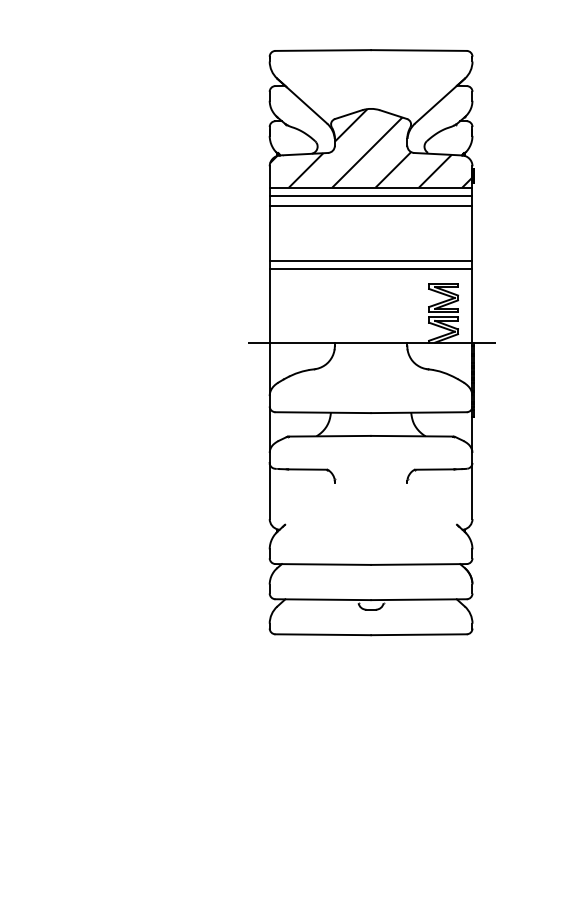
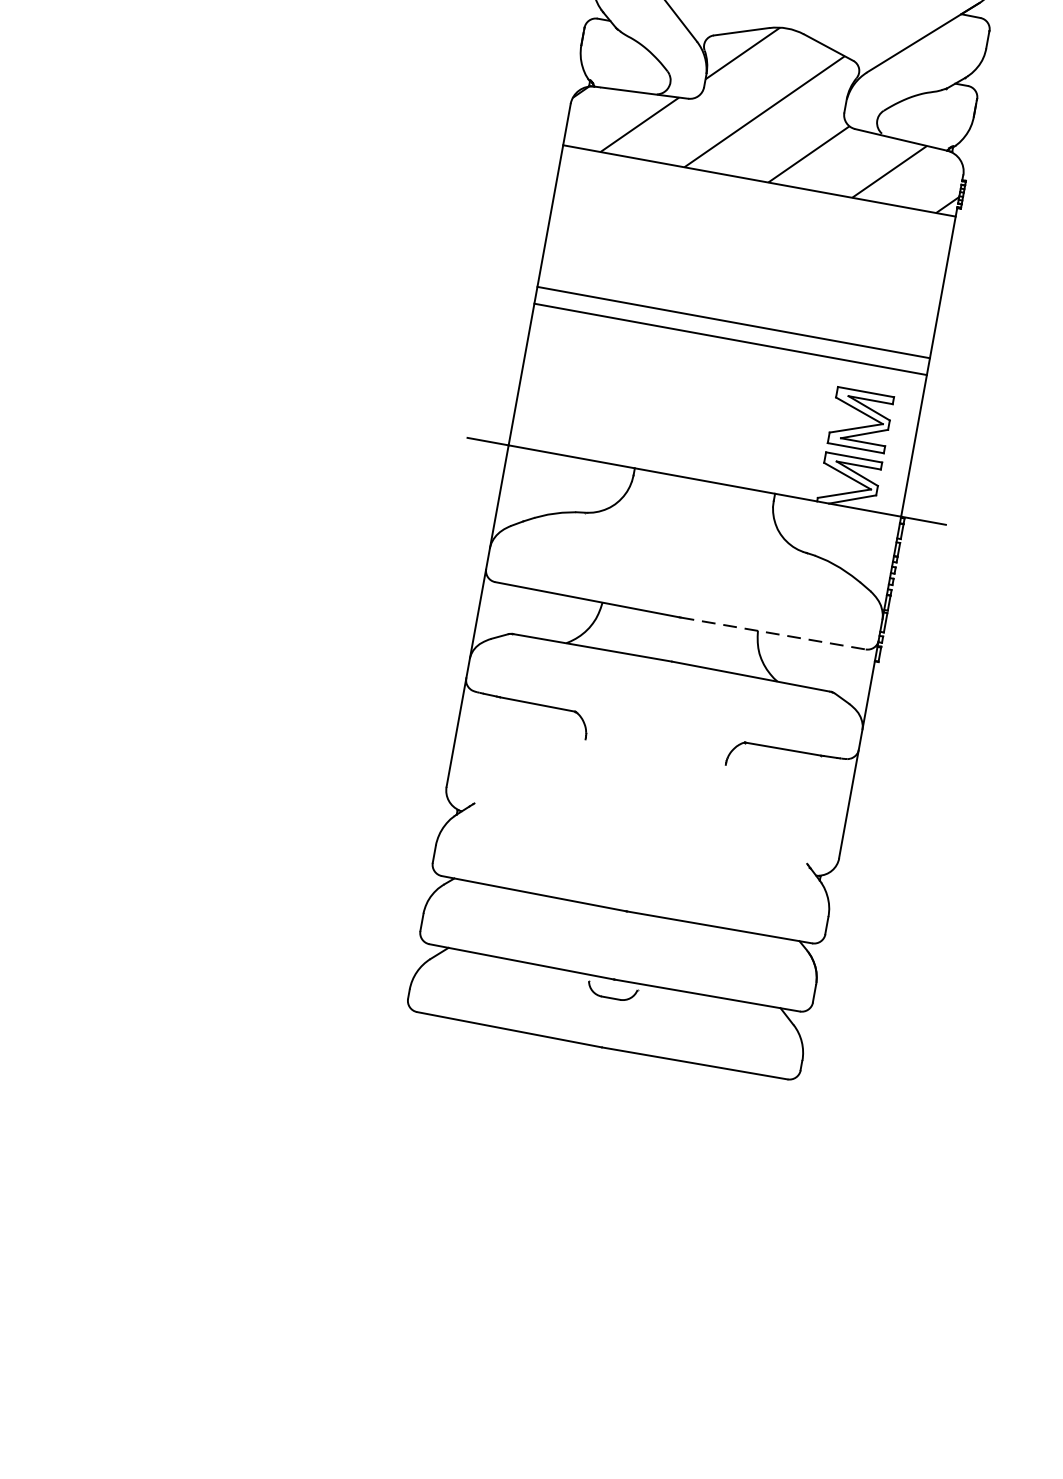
line: (370, 196) -> (755, 197), removed
line: (370, 206) -> (751, 217), removed
line: (419, 412) -> (774, 633), solid -> dashed

